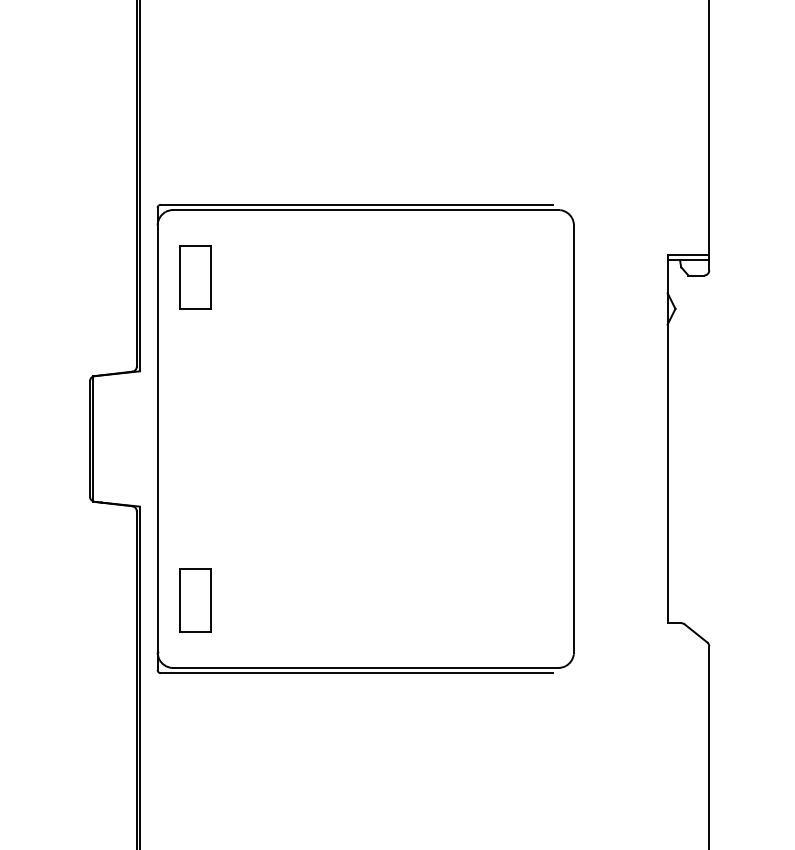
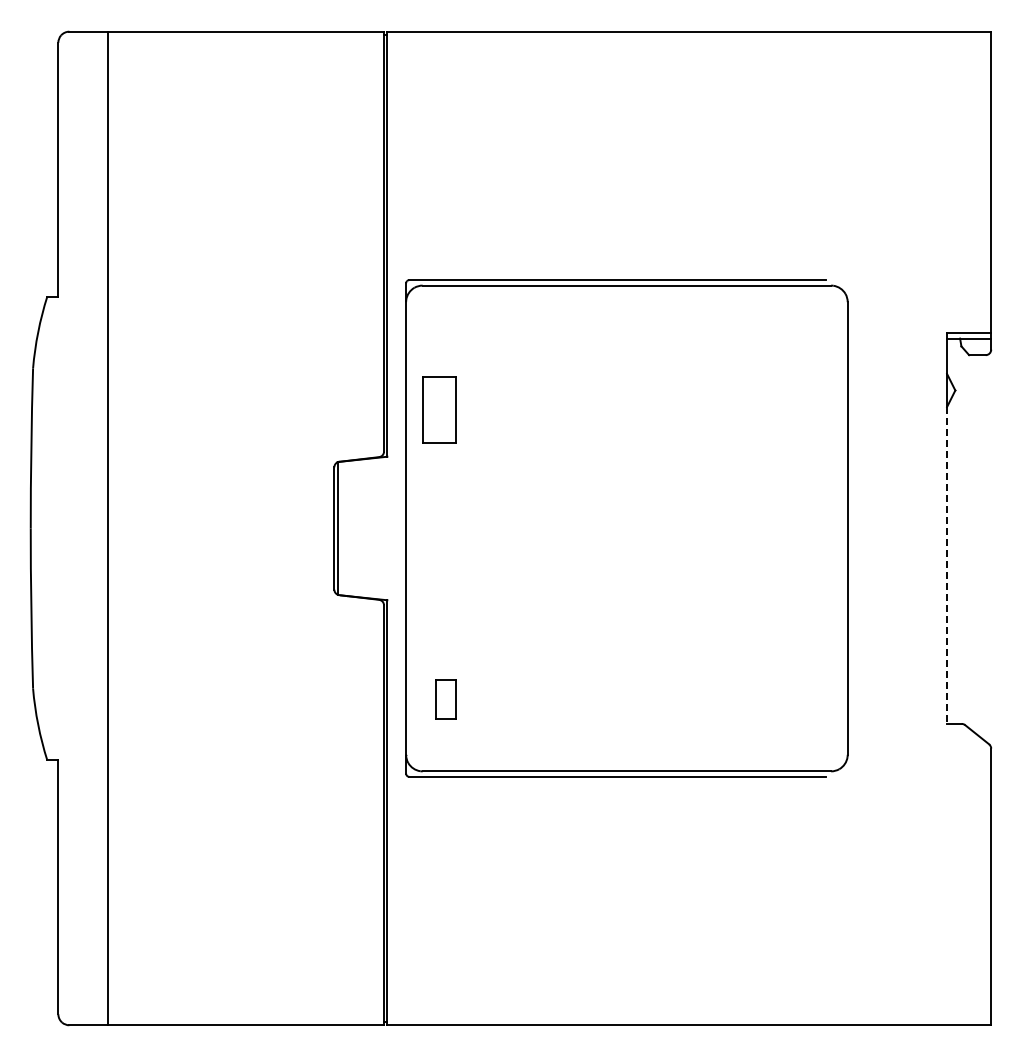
part: (194, 276) -> (439, 409), moved
line: (668, 473) -> (947, 565), solid -> dashed
part: (194, 600) -> (445, 699), size x0.6

